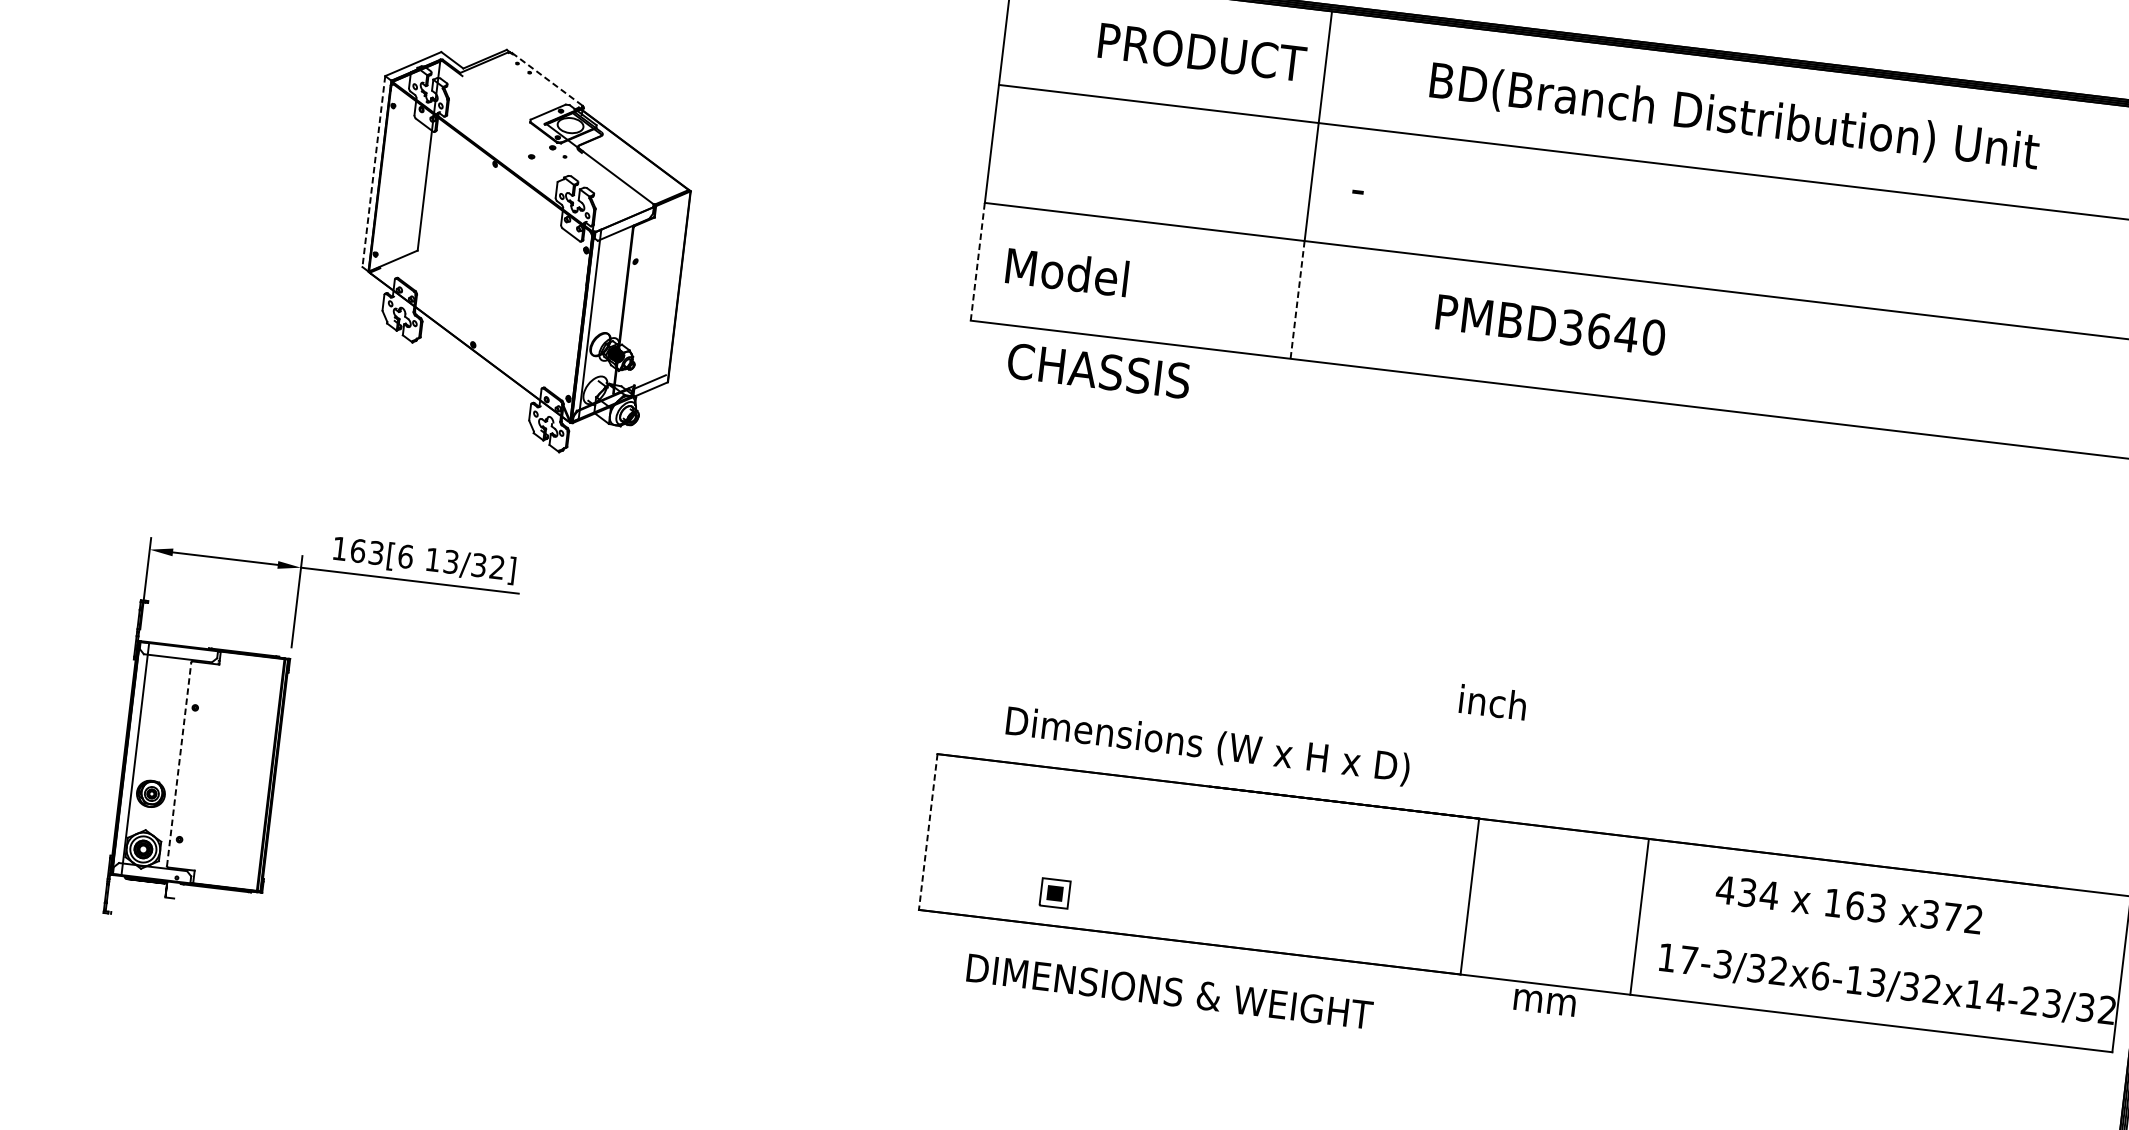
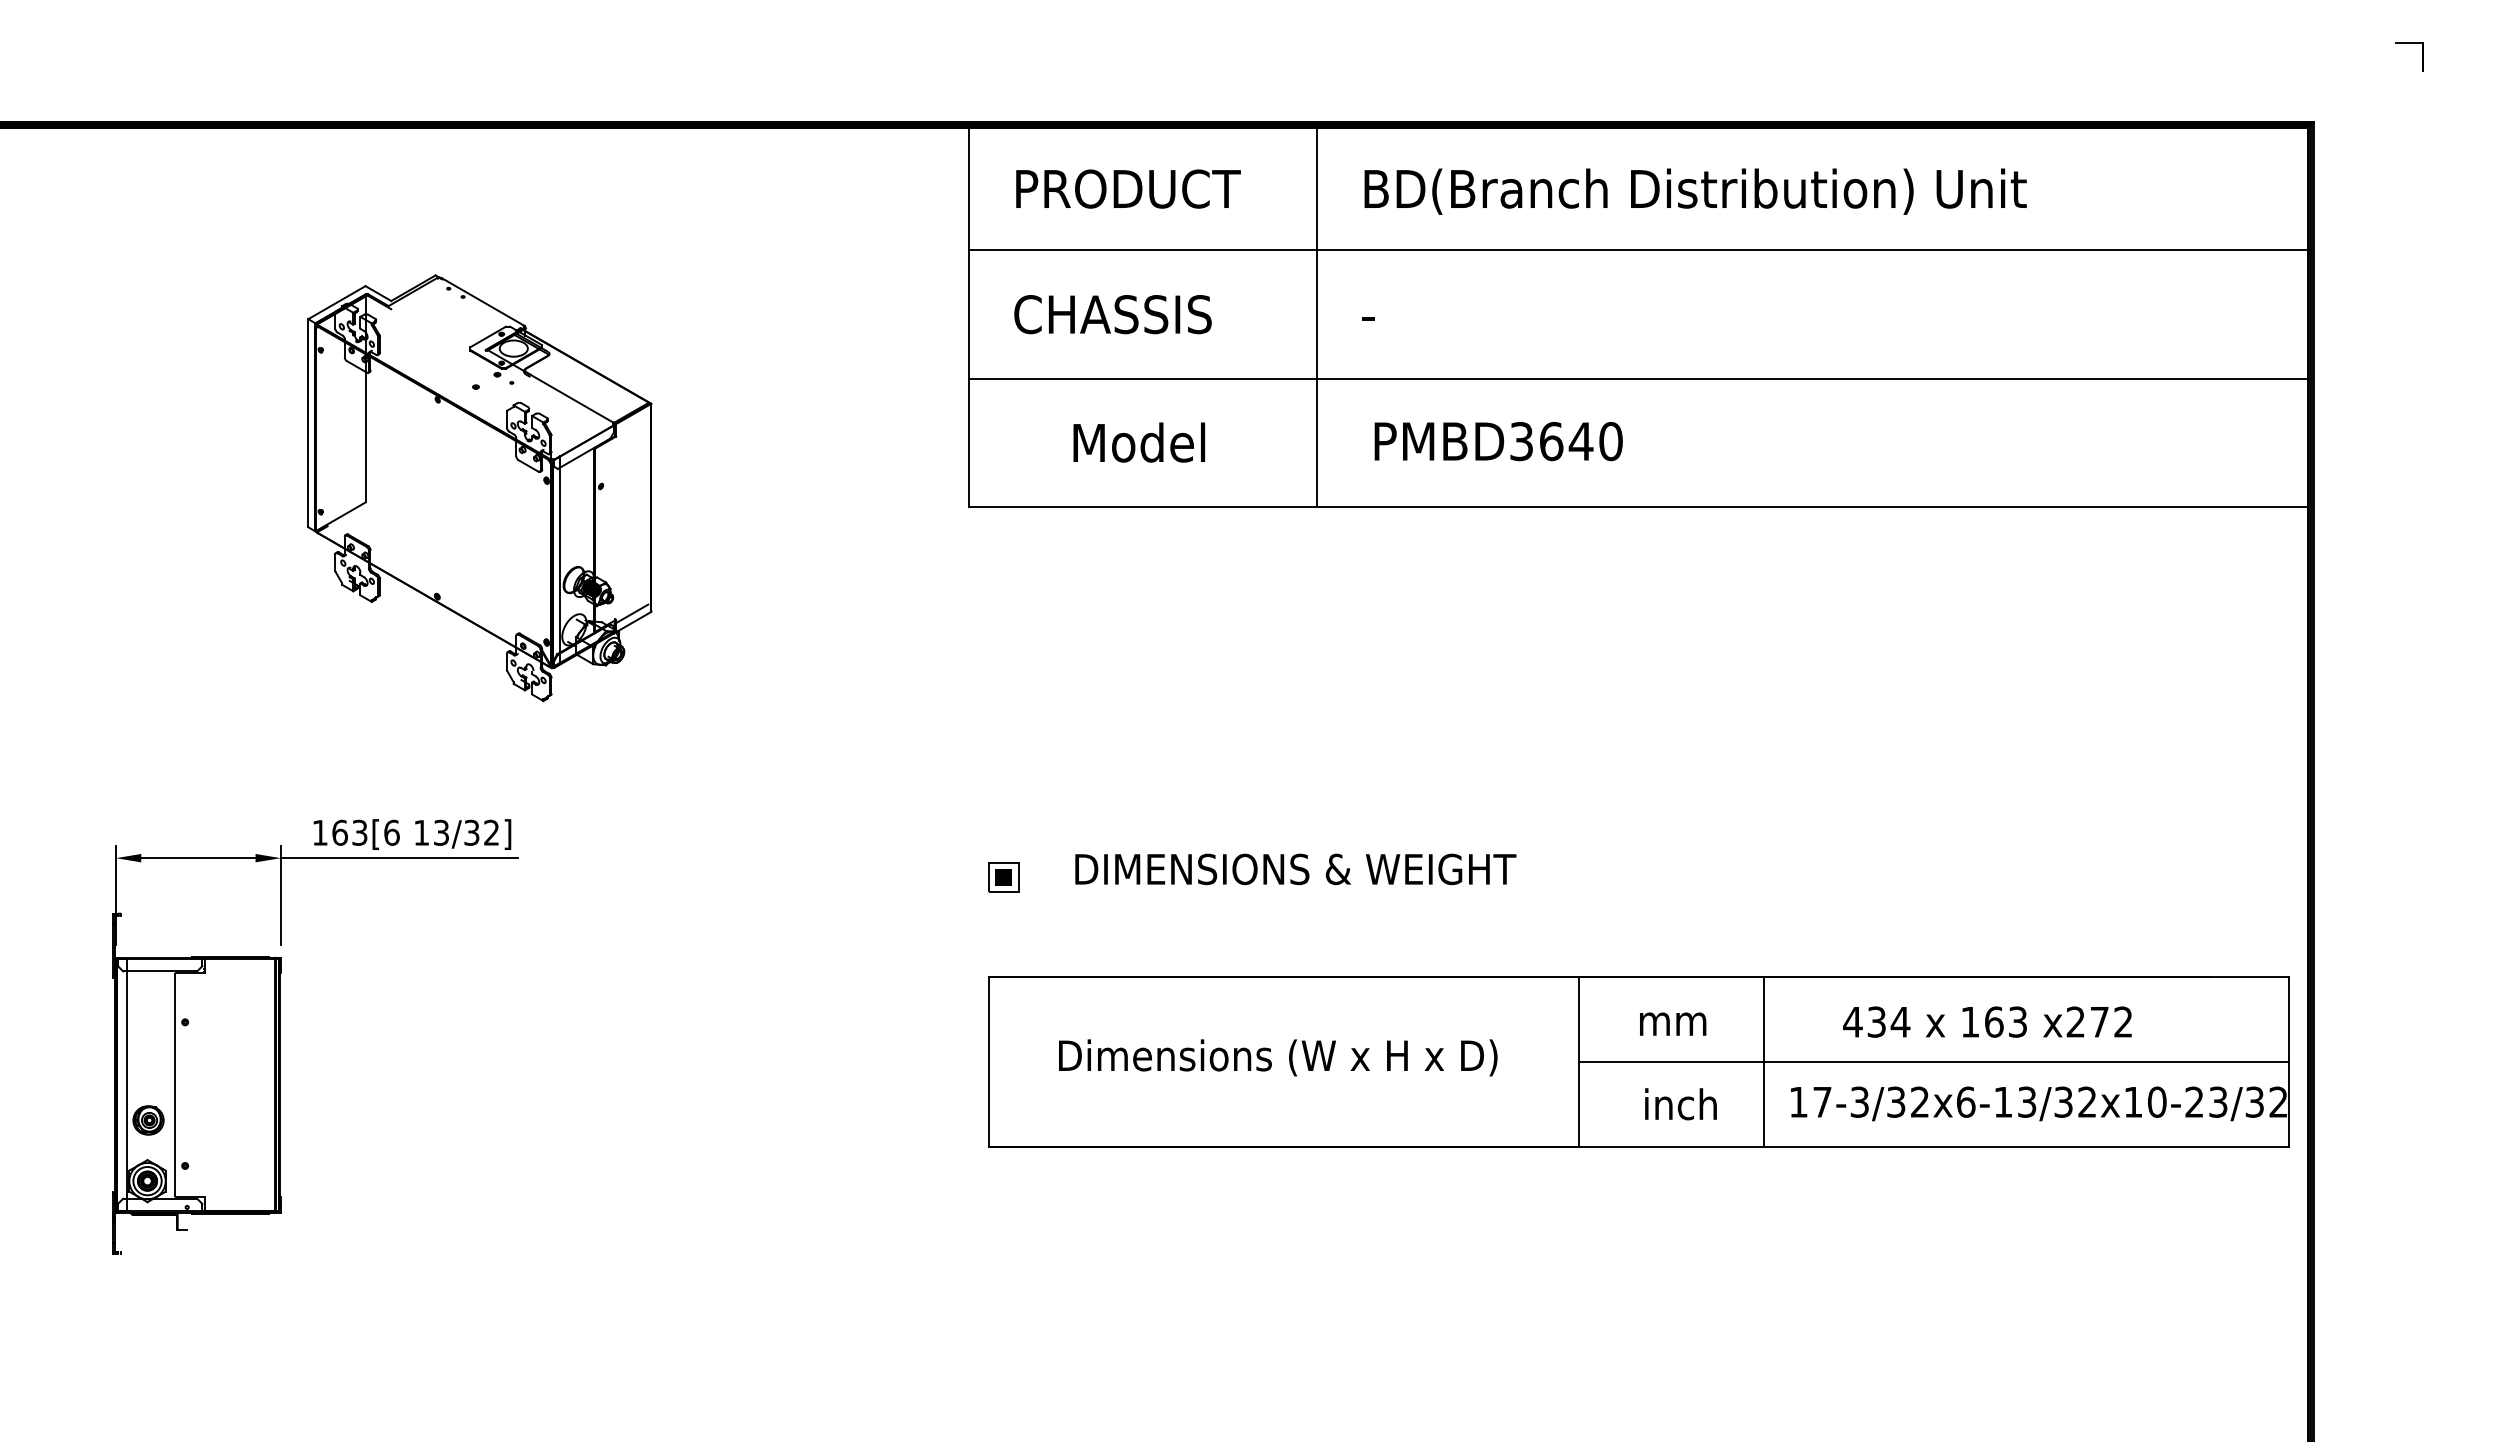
text: (1202, 51) -> (1128, 188), moved
line: (547, 79) -> (483, 301), dashed -> solid
text: (1734, 118) -> (1695, 191), moved
line: (373, 171) -> (308, 423), dashed -> solid
line: (977, 261) -> (968, 442), dashed -> solid
text: (1067, 272) -> (1139, 442), moved
line: (1297, 300) -> (1317, 443), dashed -> solid
text: (1550, 325) -> (1498, 441), moved
text: (1098, 370) -> (1112, 314), moved
text: (1492, 702) -> (1680, 1104), moved
text: (1208, 745) -> (1278, 1057), moved
line: (179, 763) -> (175, 1084), dashed -> solid
line: (928, 831) -> (988, 1061), dashed -> solid
part: (1054, 893) -> (1003, 877), moved
text: (1929, 913) -> (2075, 1021), x372 -> x272
line: (1795, 935) -> (1933, 1061), added
text: (1169, 991) -> (1295, 869), moved
text: (1996, 996) -> (2157, 1101), 17-3/32x6-13/32x14-23/32 -> 17-3/32x6-13/32x10-23/32
text: (1545, 1002) -> (1673, 1023), moved

